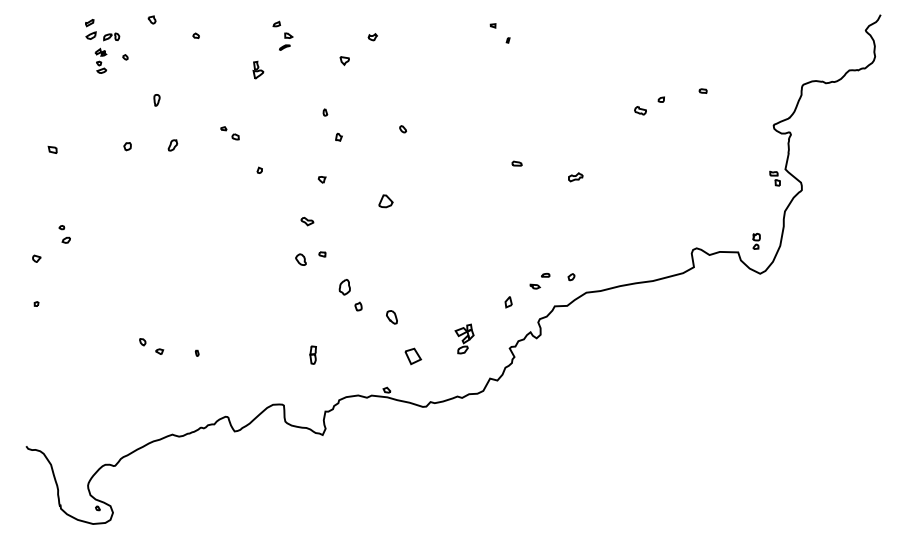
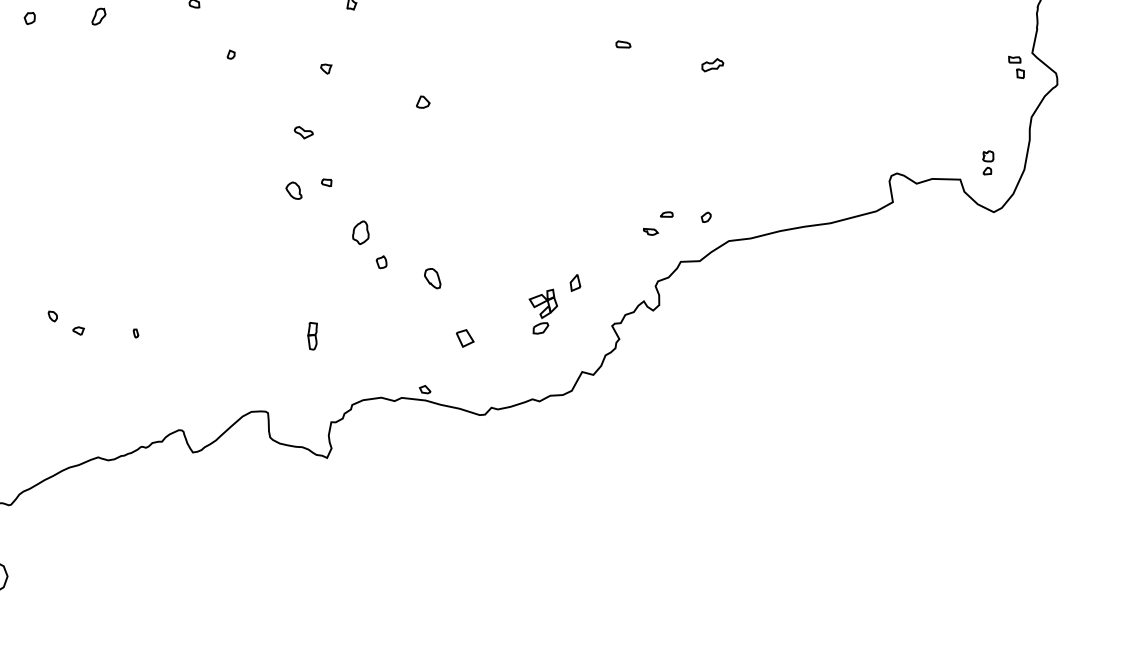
part: (385, 201) -> (422, 102), size x0.62
part: (508, 302) -> (575, 283), moved
part: (413, 356) -> (465, 338), size x0.71

